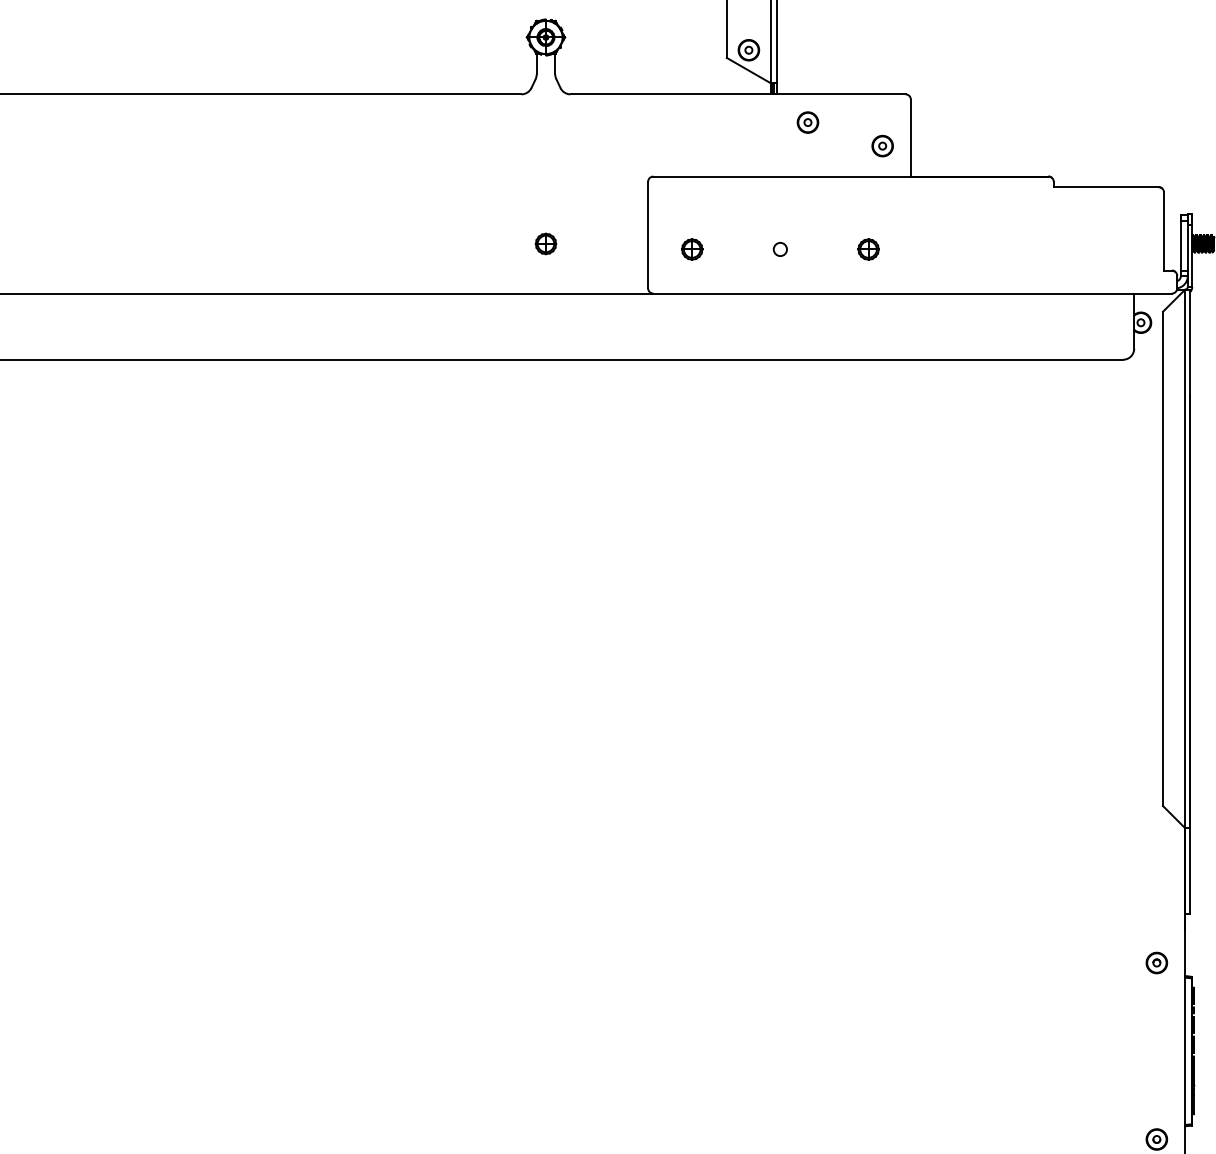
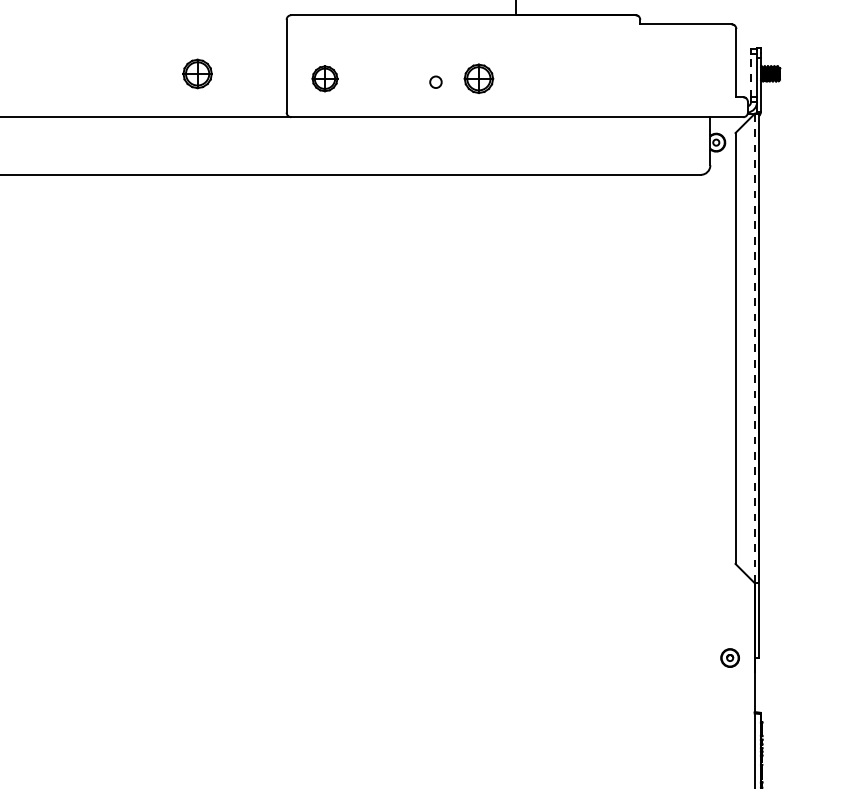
part: (545, 243) -> (197, 73), size x1.6
line: (1180, 245) -> (750, 75), solid -> dashed
part: (692, 249) -> (325, 78), size x1.4
circle: (779, 249) -> (435, 82), moved
part: (868, 249) -> (478, 78), size x1.6
line: (1185, 559) -> (755, 349), solid -> dashed
part: (1156, 962) -> (729, 657), moved

